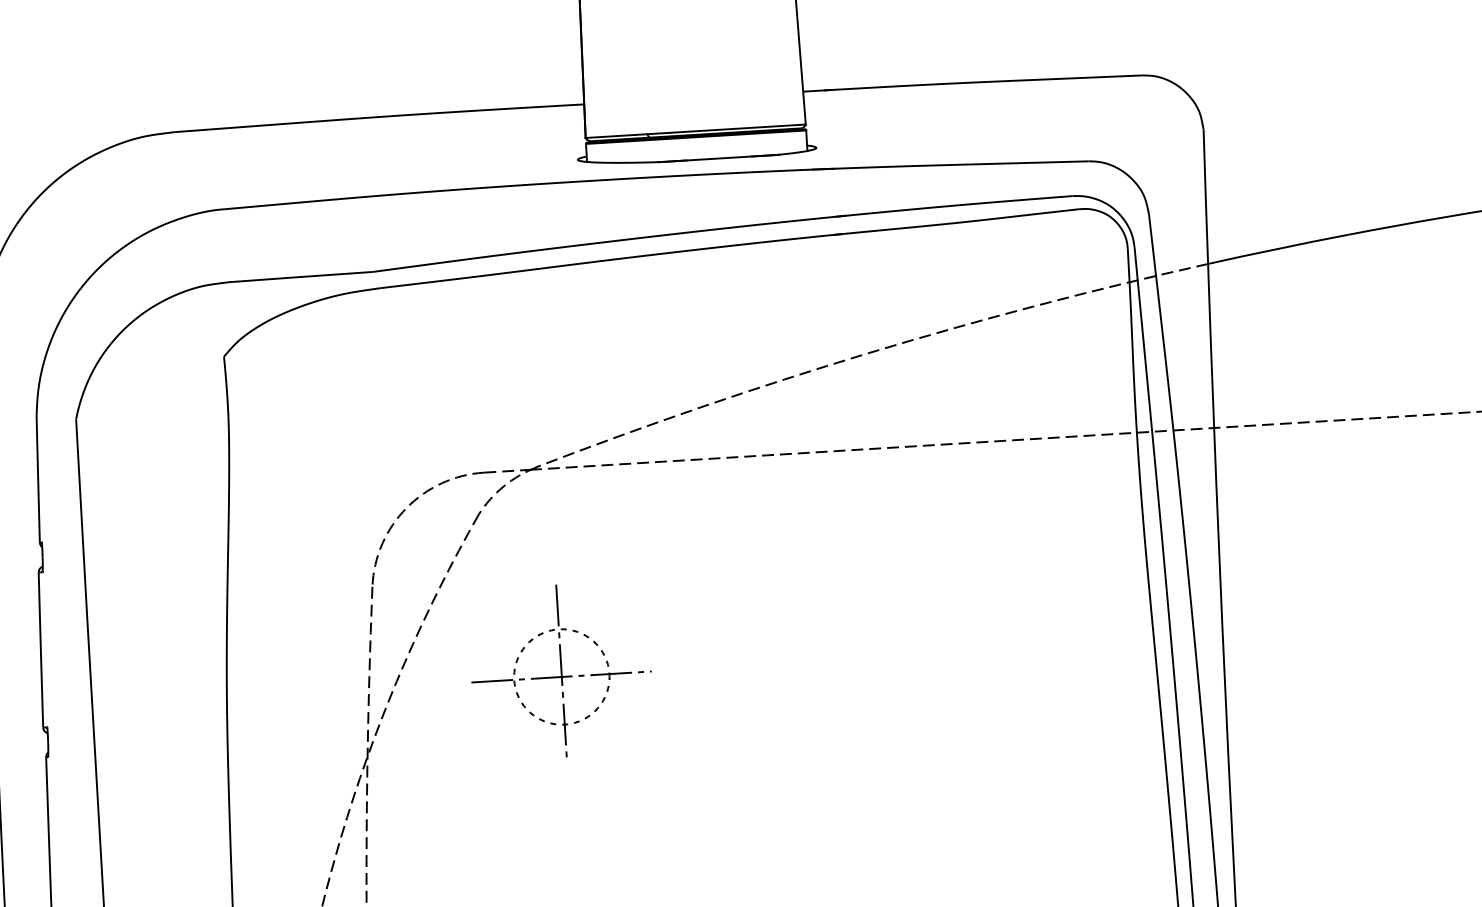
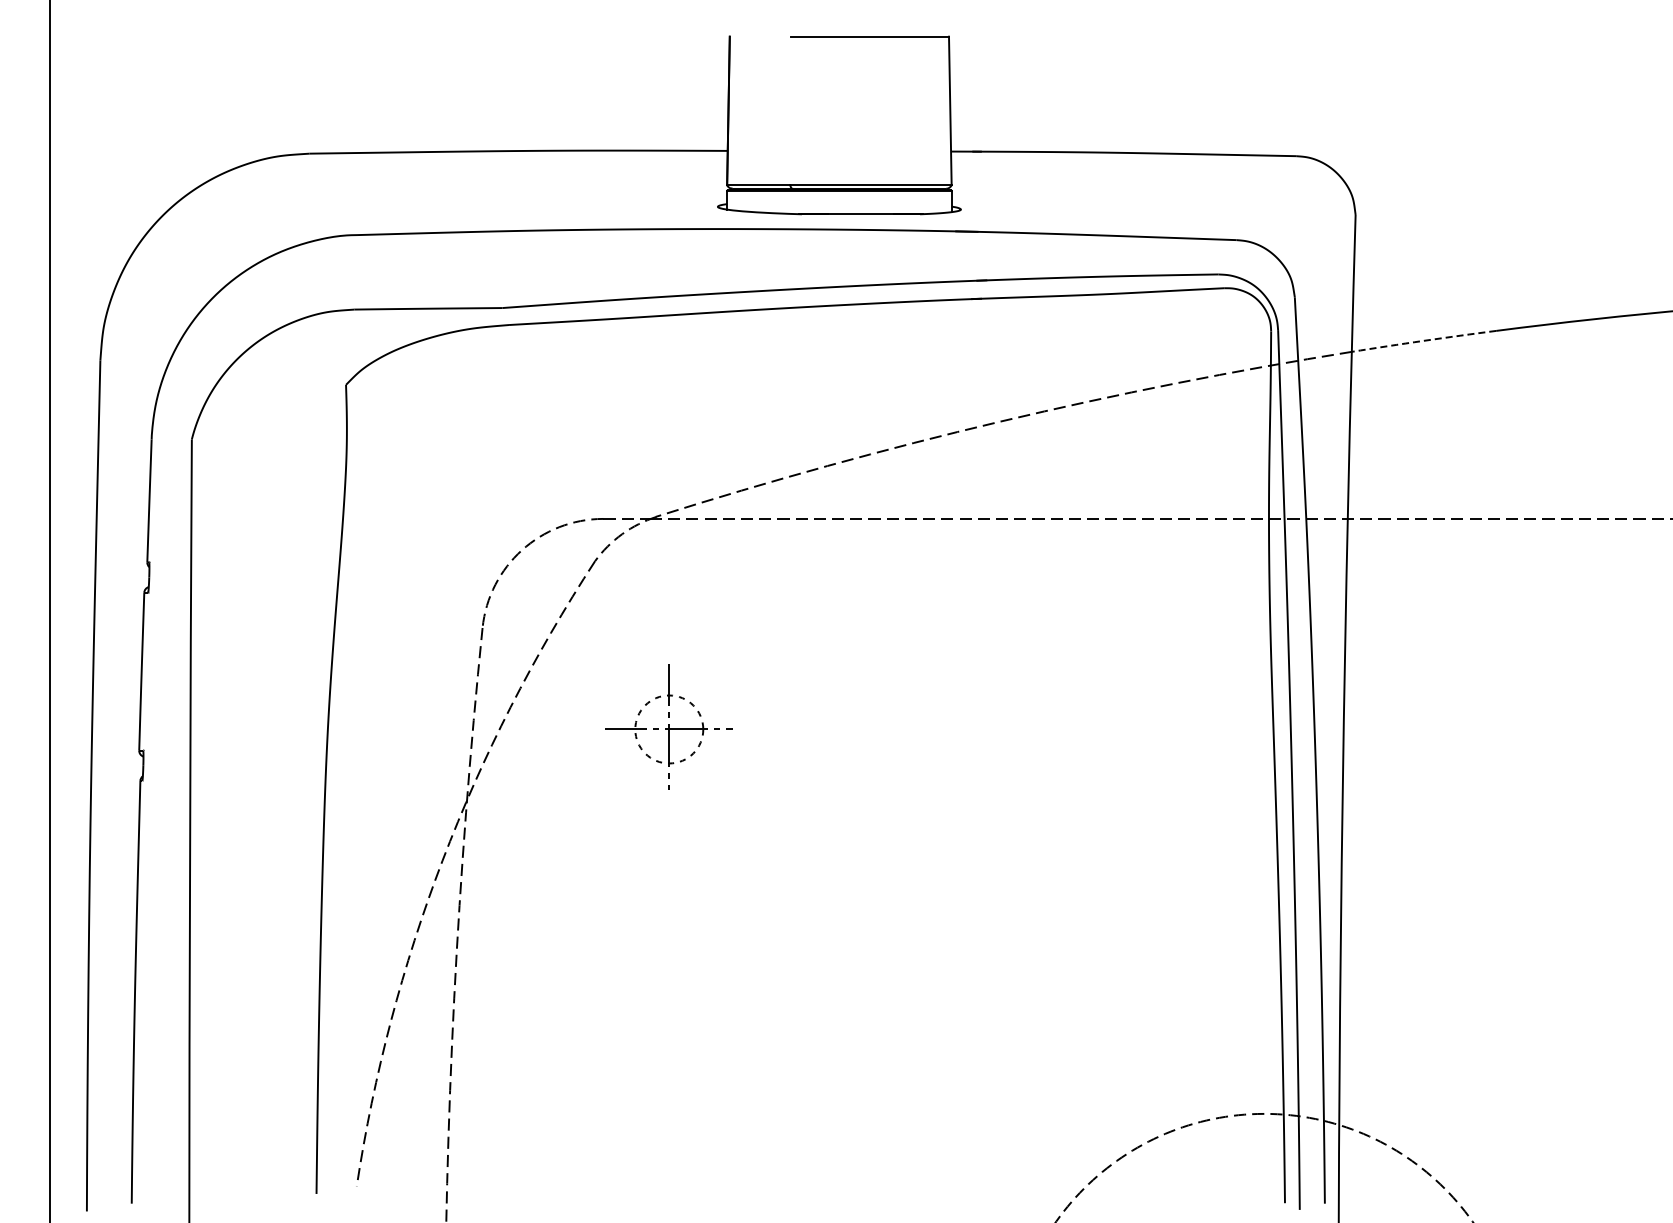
arc: (1277, 248) -> (1423, 340), solid -> dashed
part: (560, 670) -> (668, 724), size x0.7

